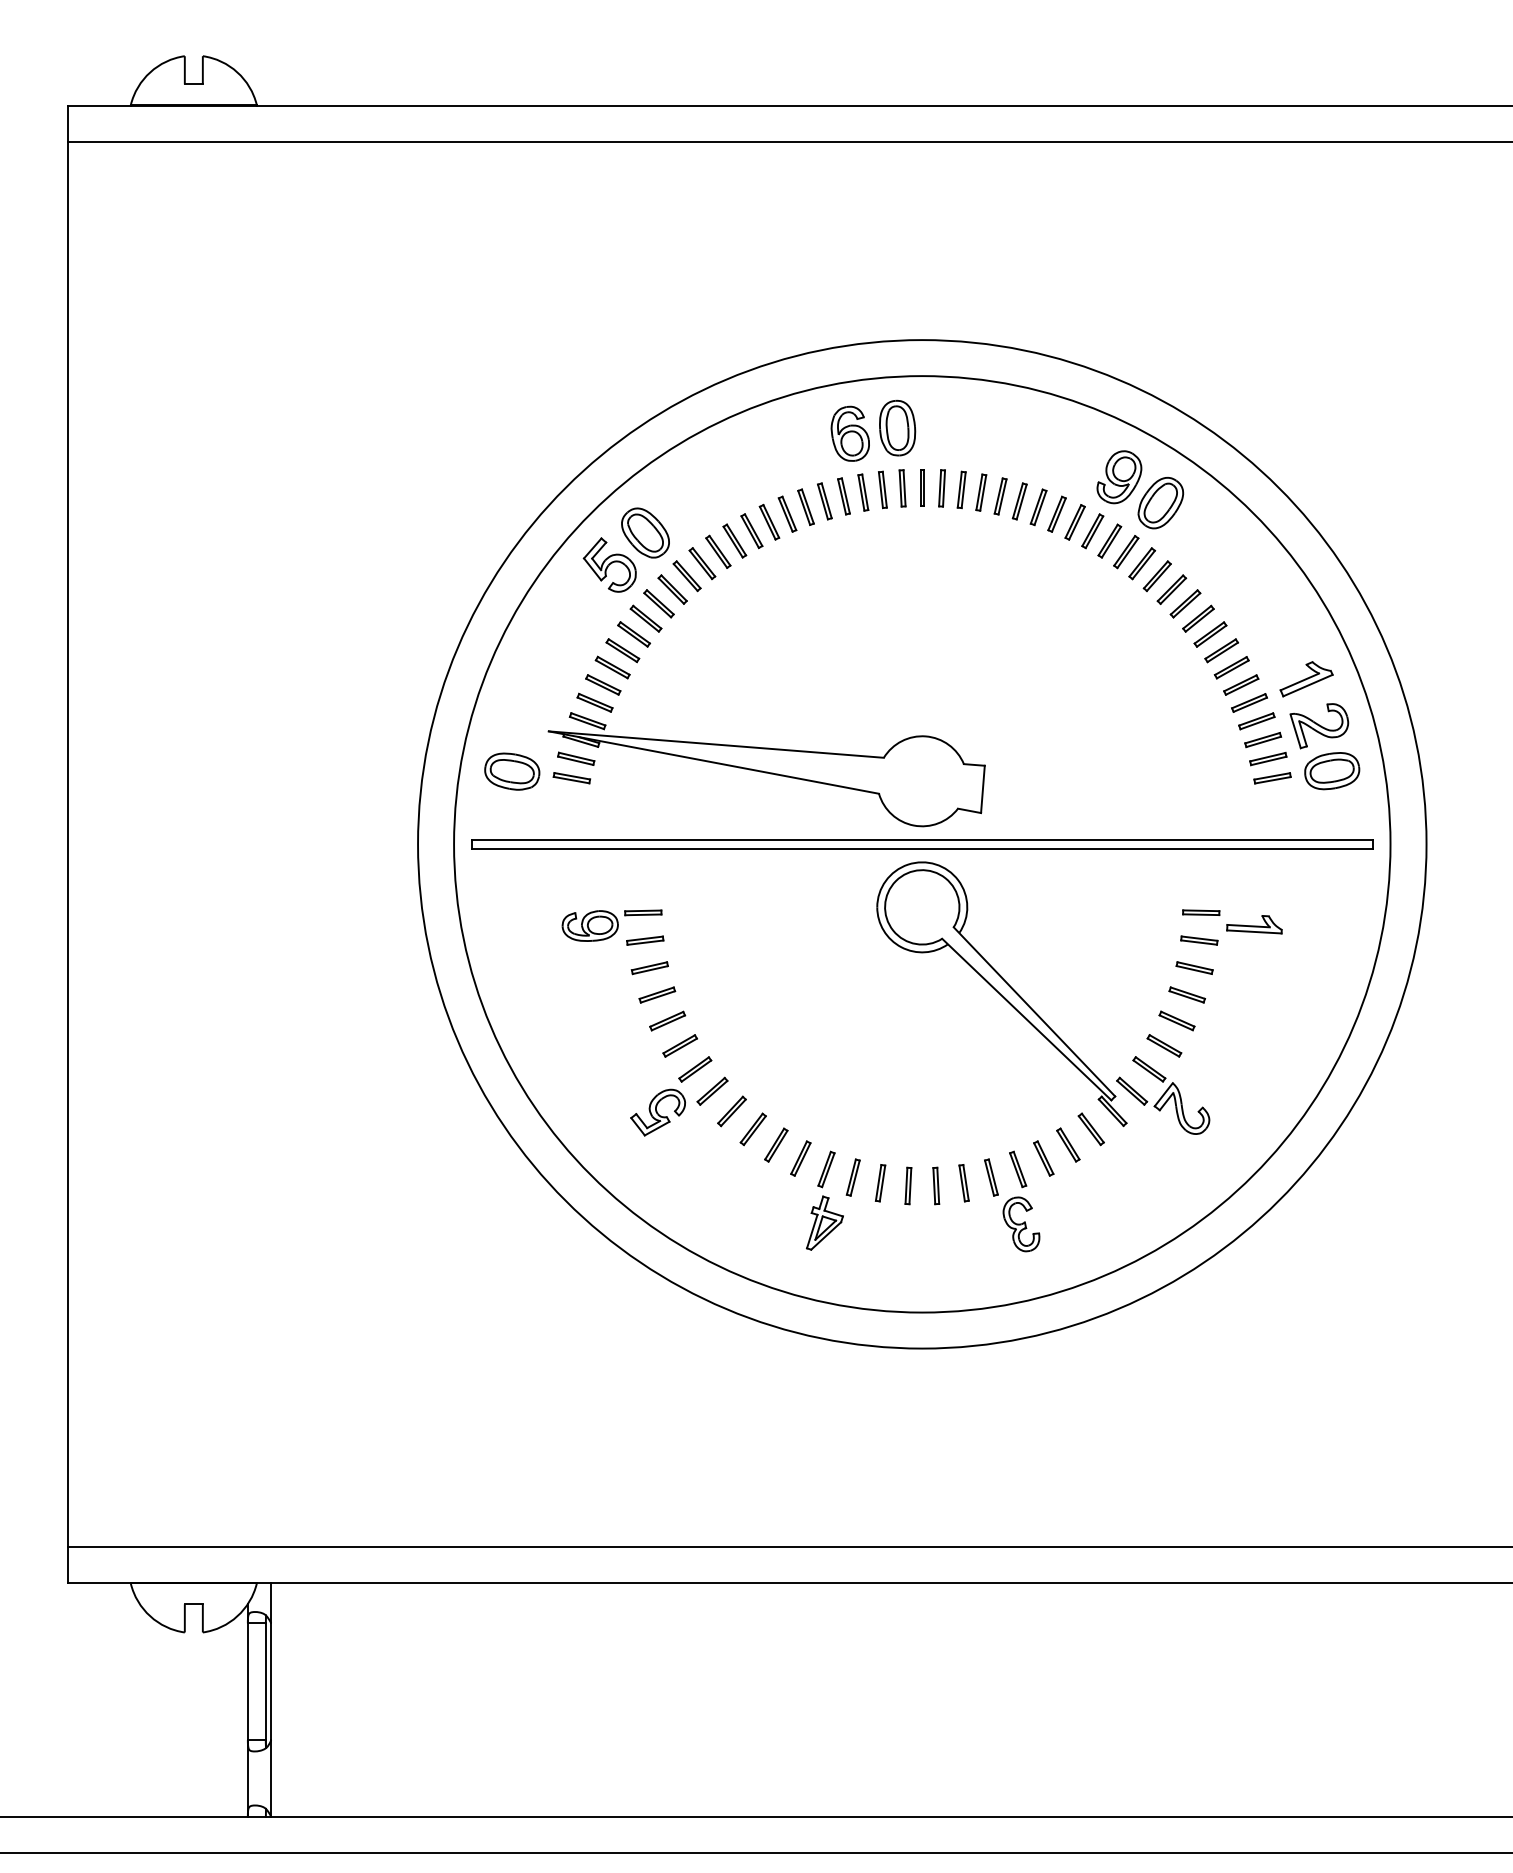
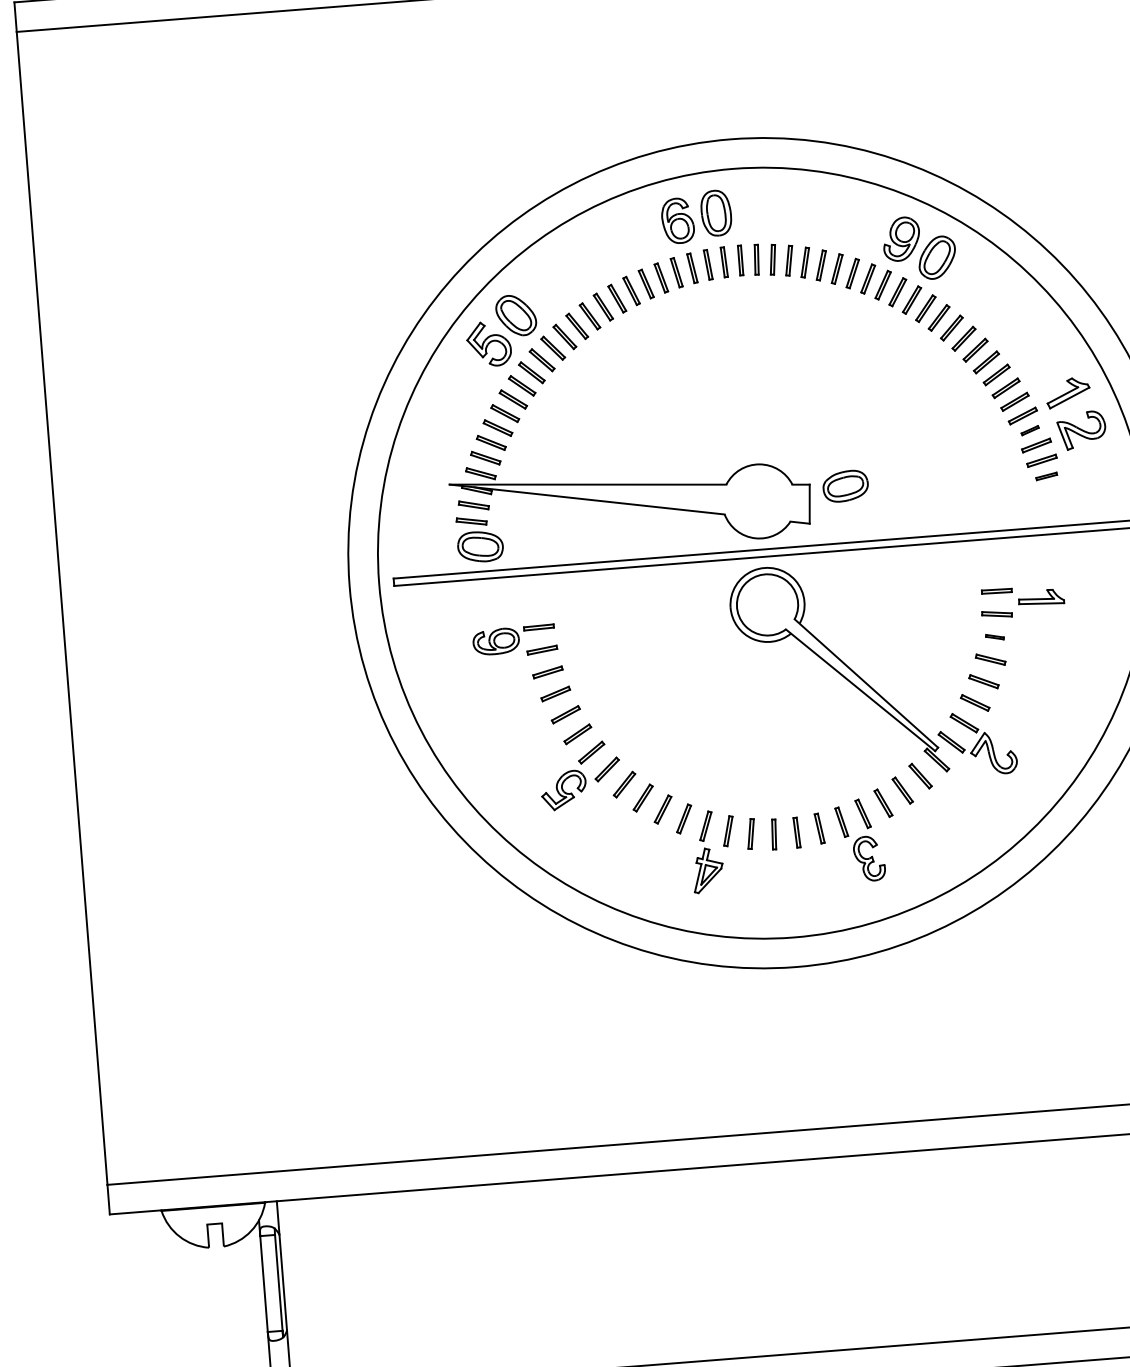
part: (1256, 721) -> (1029, 430), size x0.6
part: (512, 771) -> (480, 546), moved
part: (1332, 771) -> (845, 486), moved
part: (1272, 778) -> (1046, 476), size x0.7
part: (1194, 967) -> (994, 636), size x0.6

